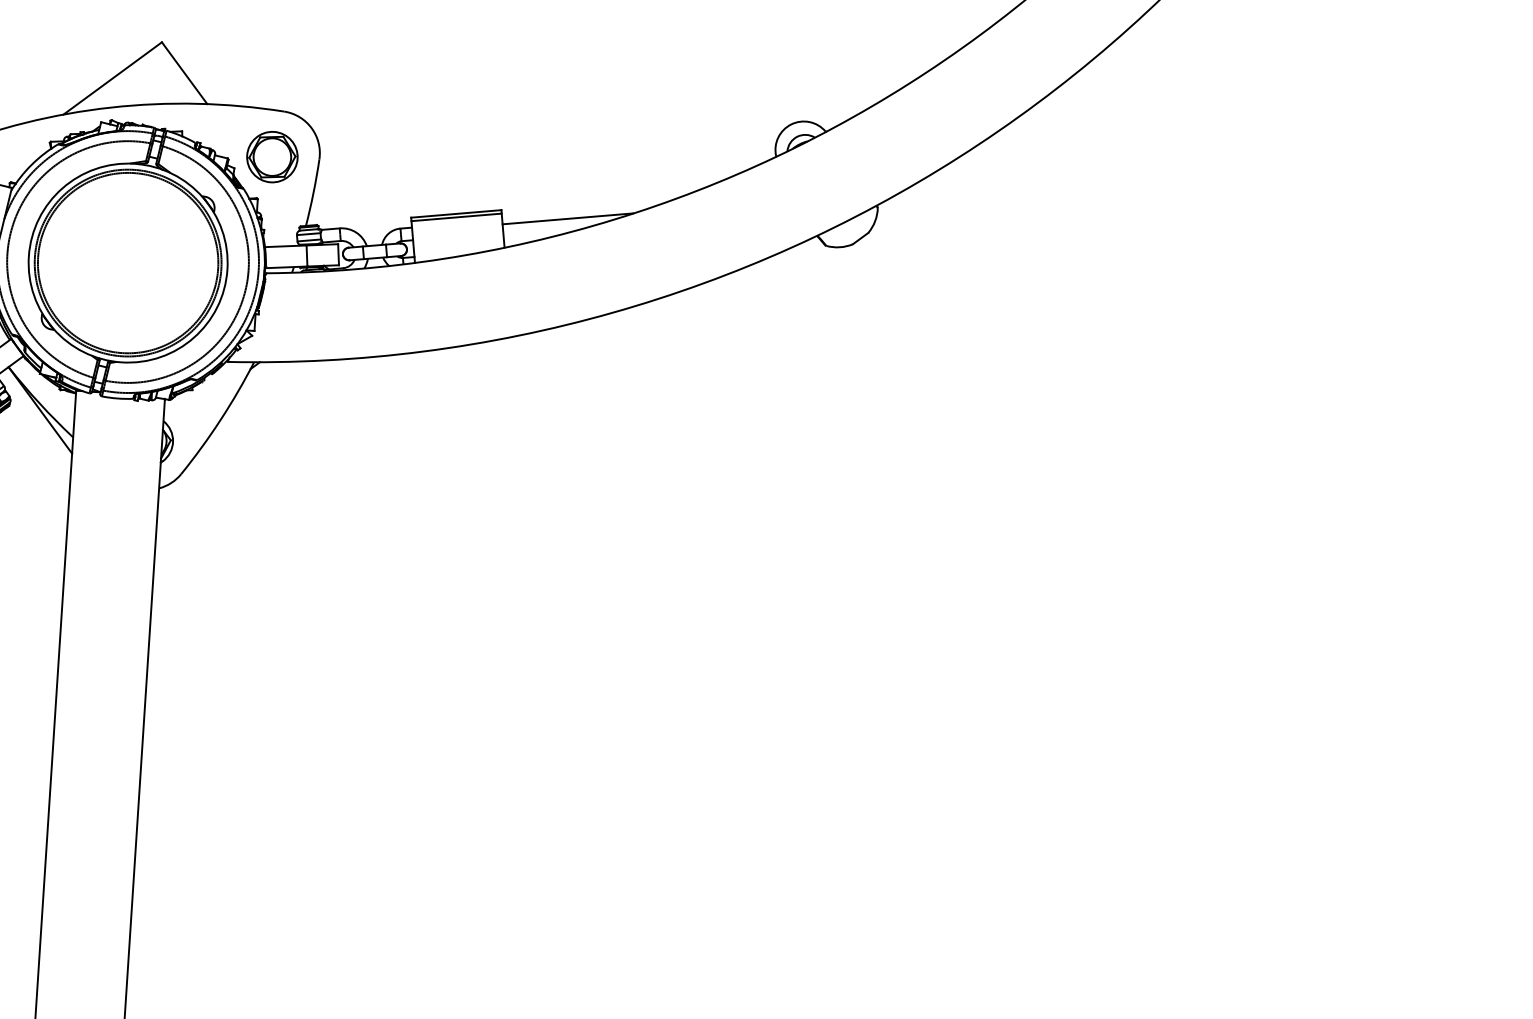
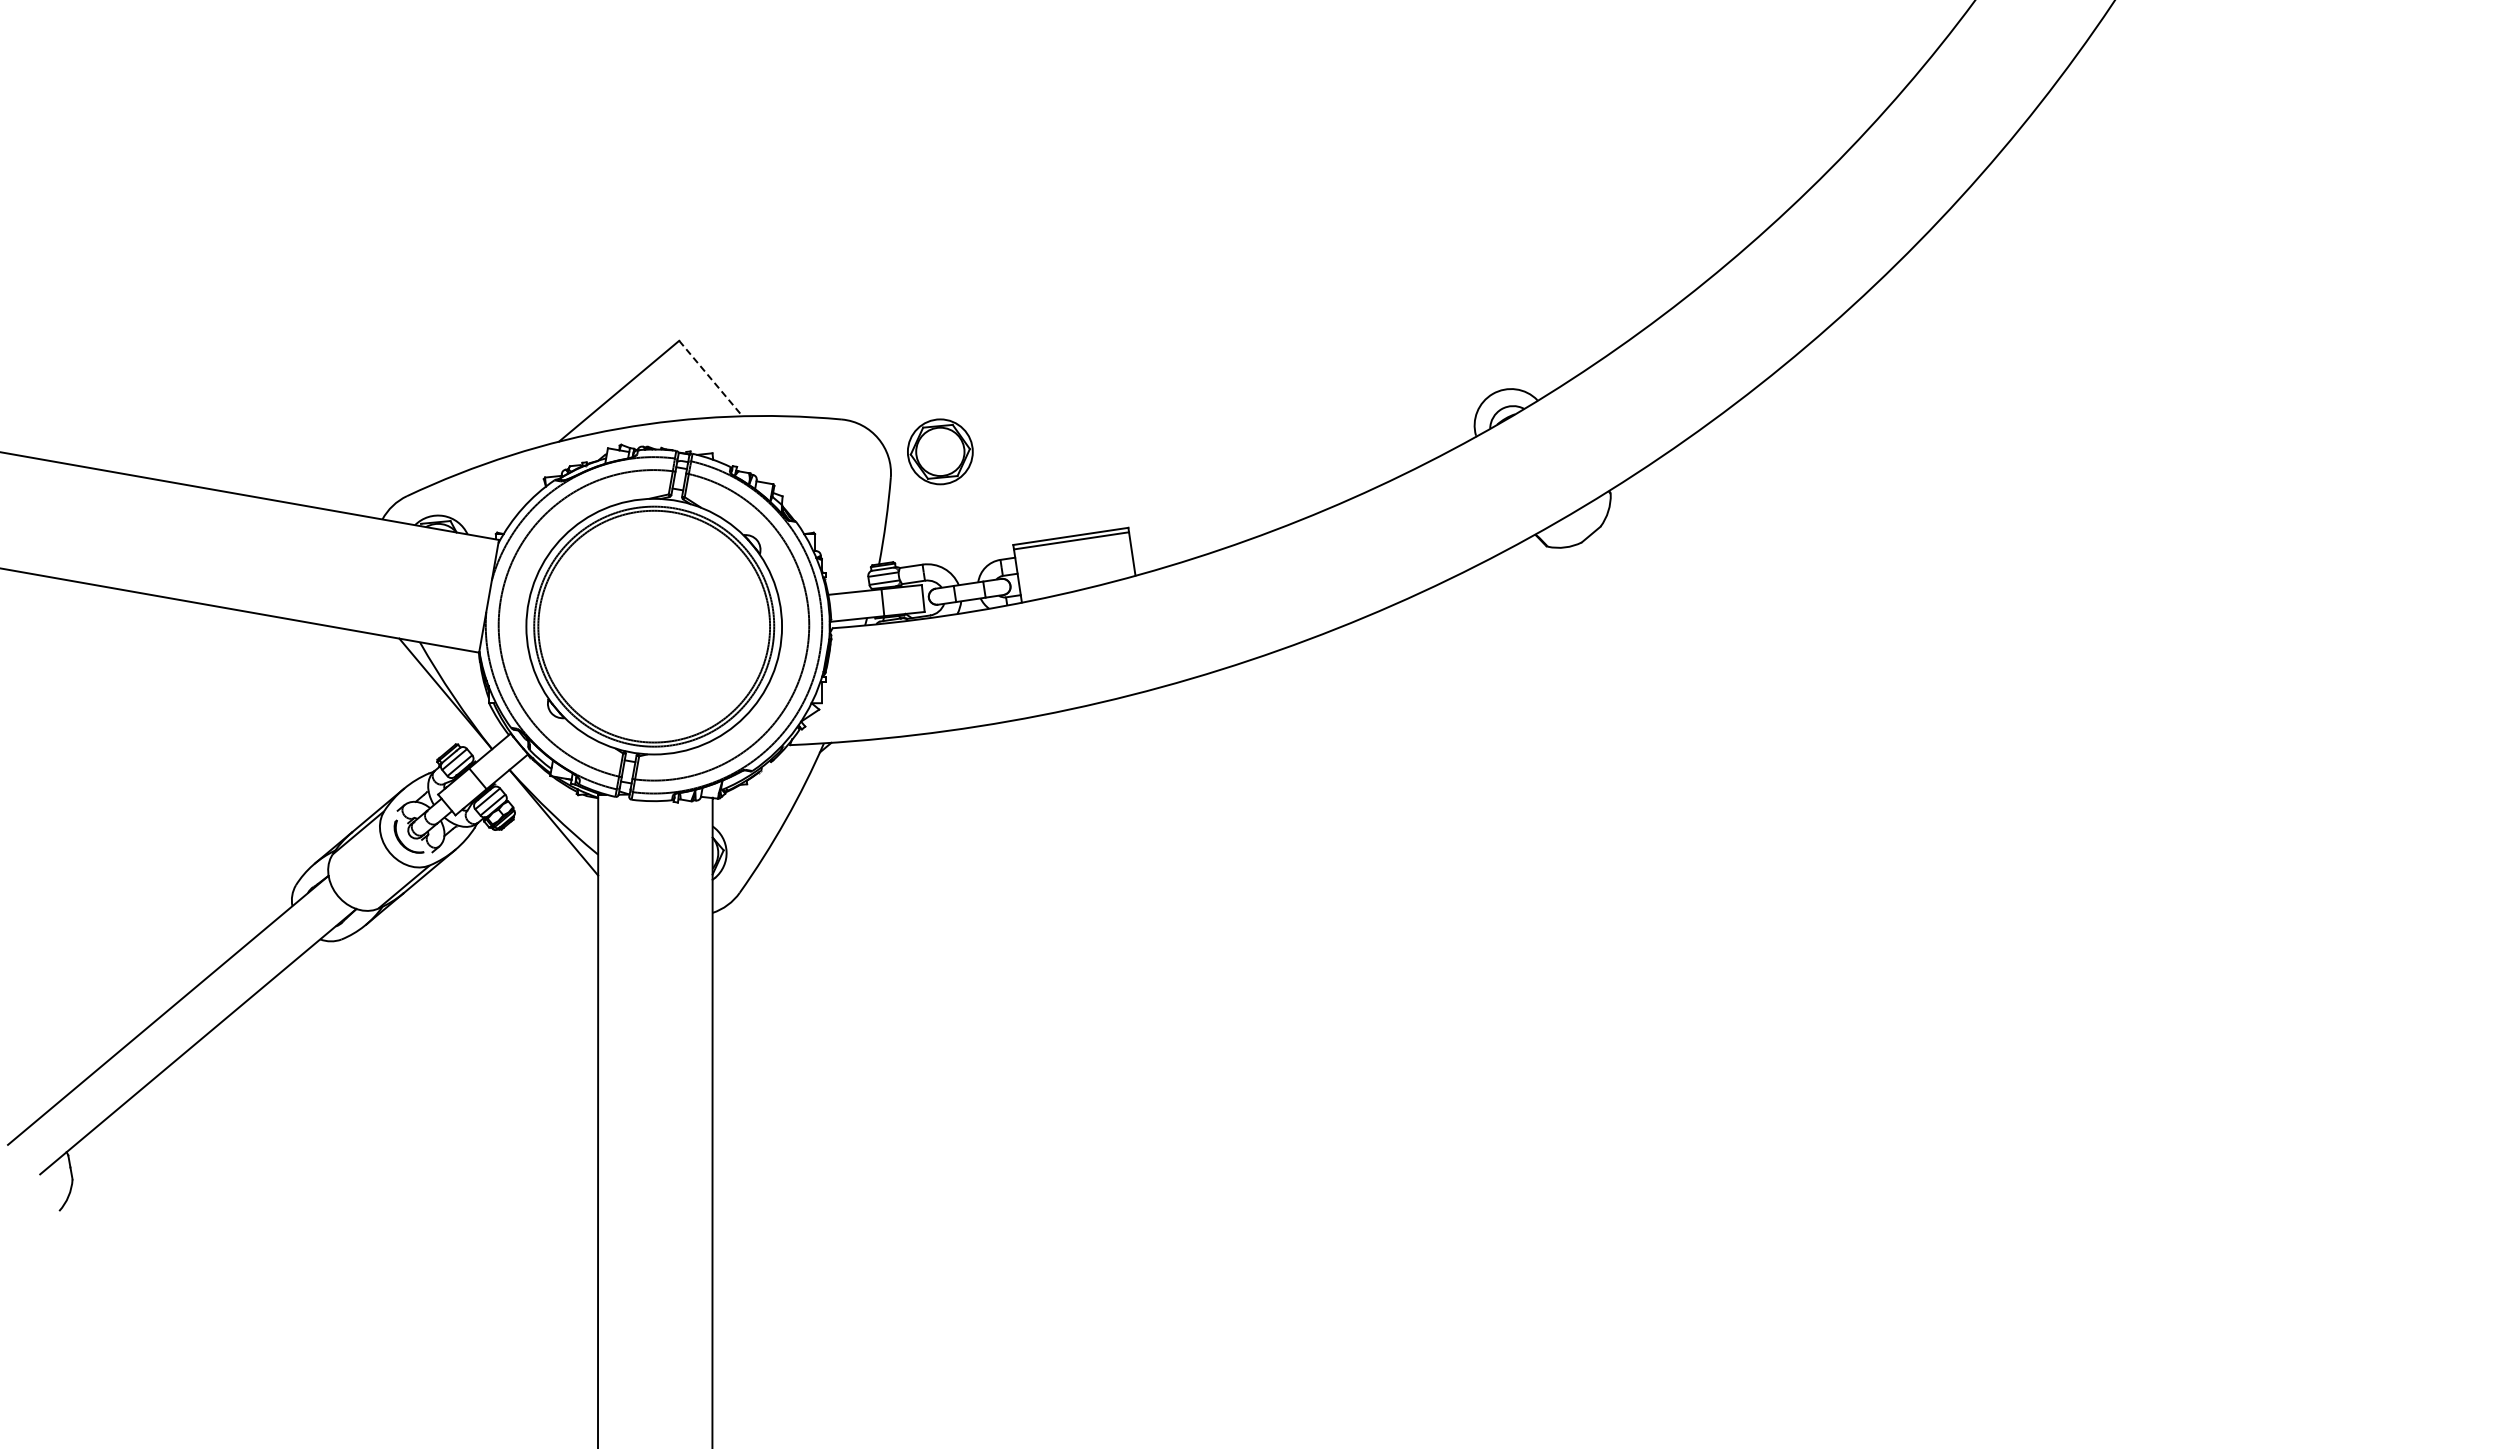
line: (185, 73) -> (711, 378), solid -> dashed
part: (272, 156) -> (940, 451), moved
line: (568, 218) -> (1214, 533), removed

